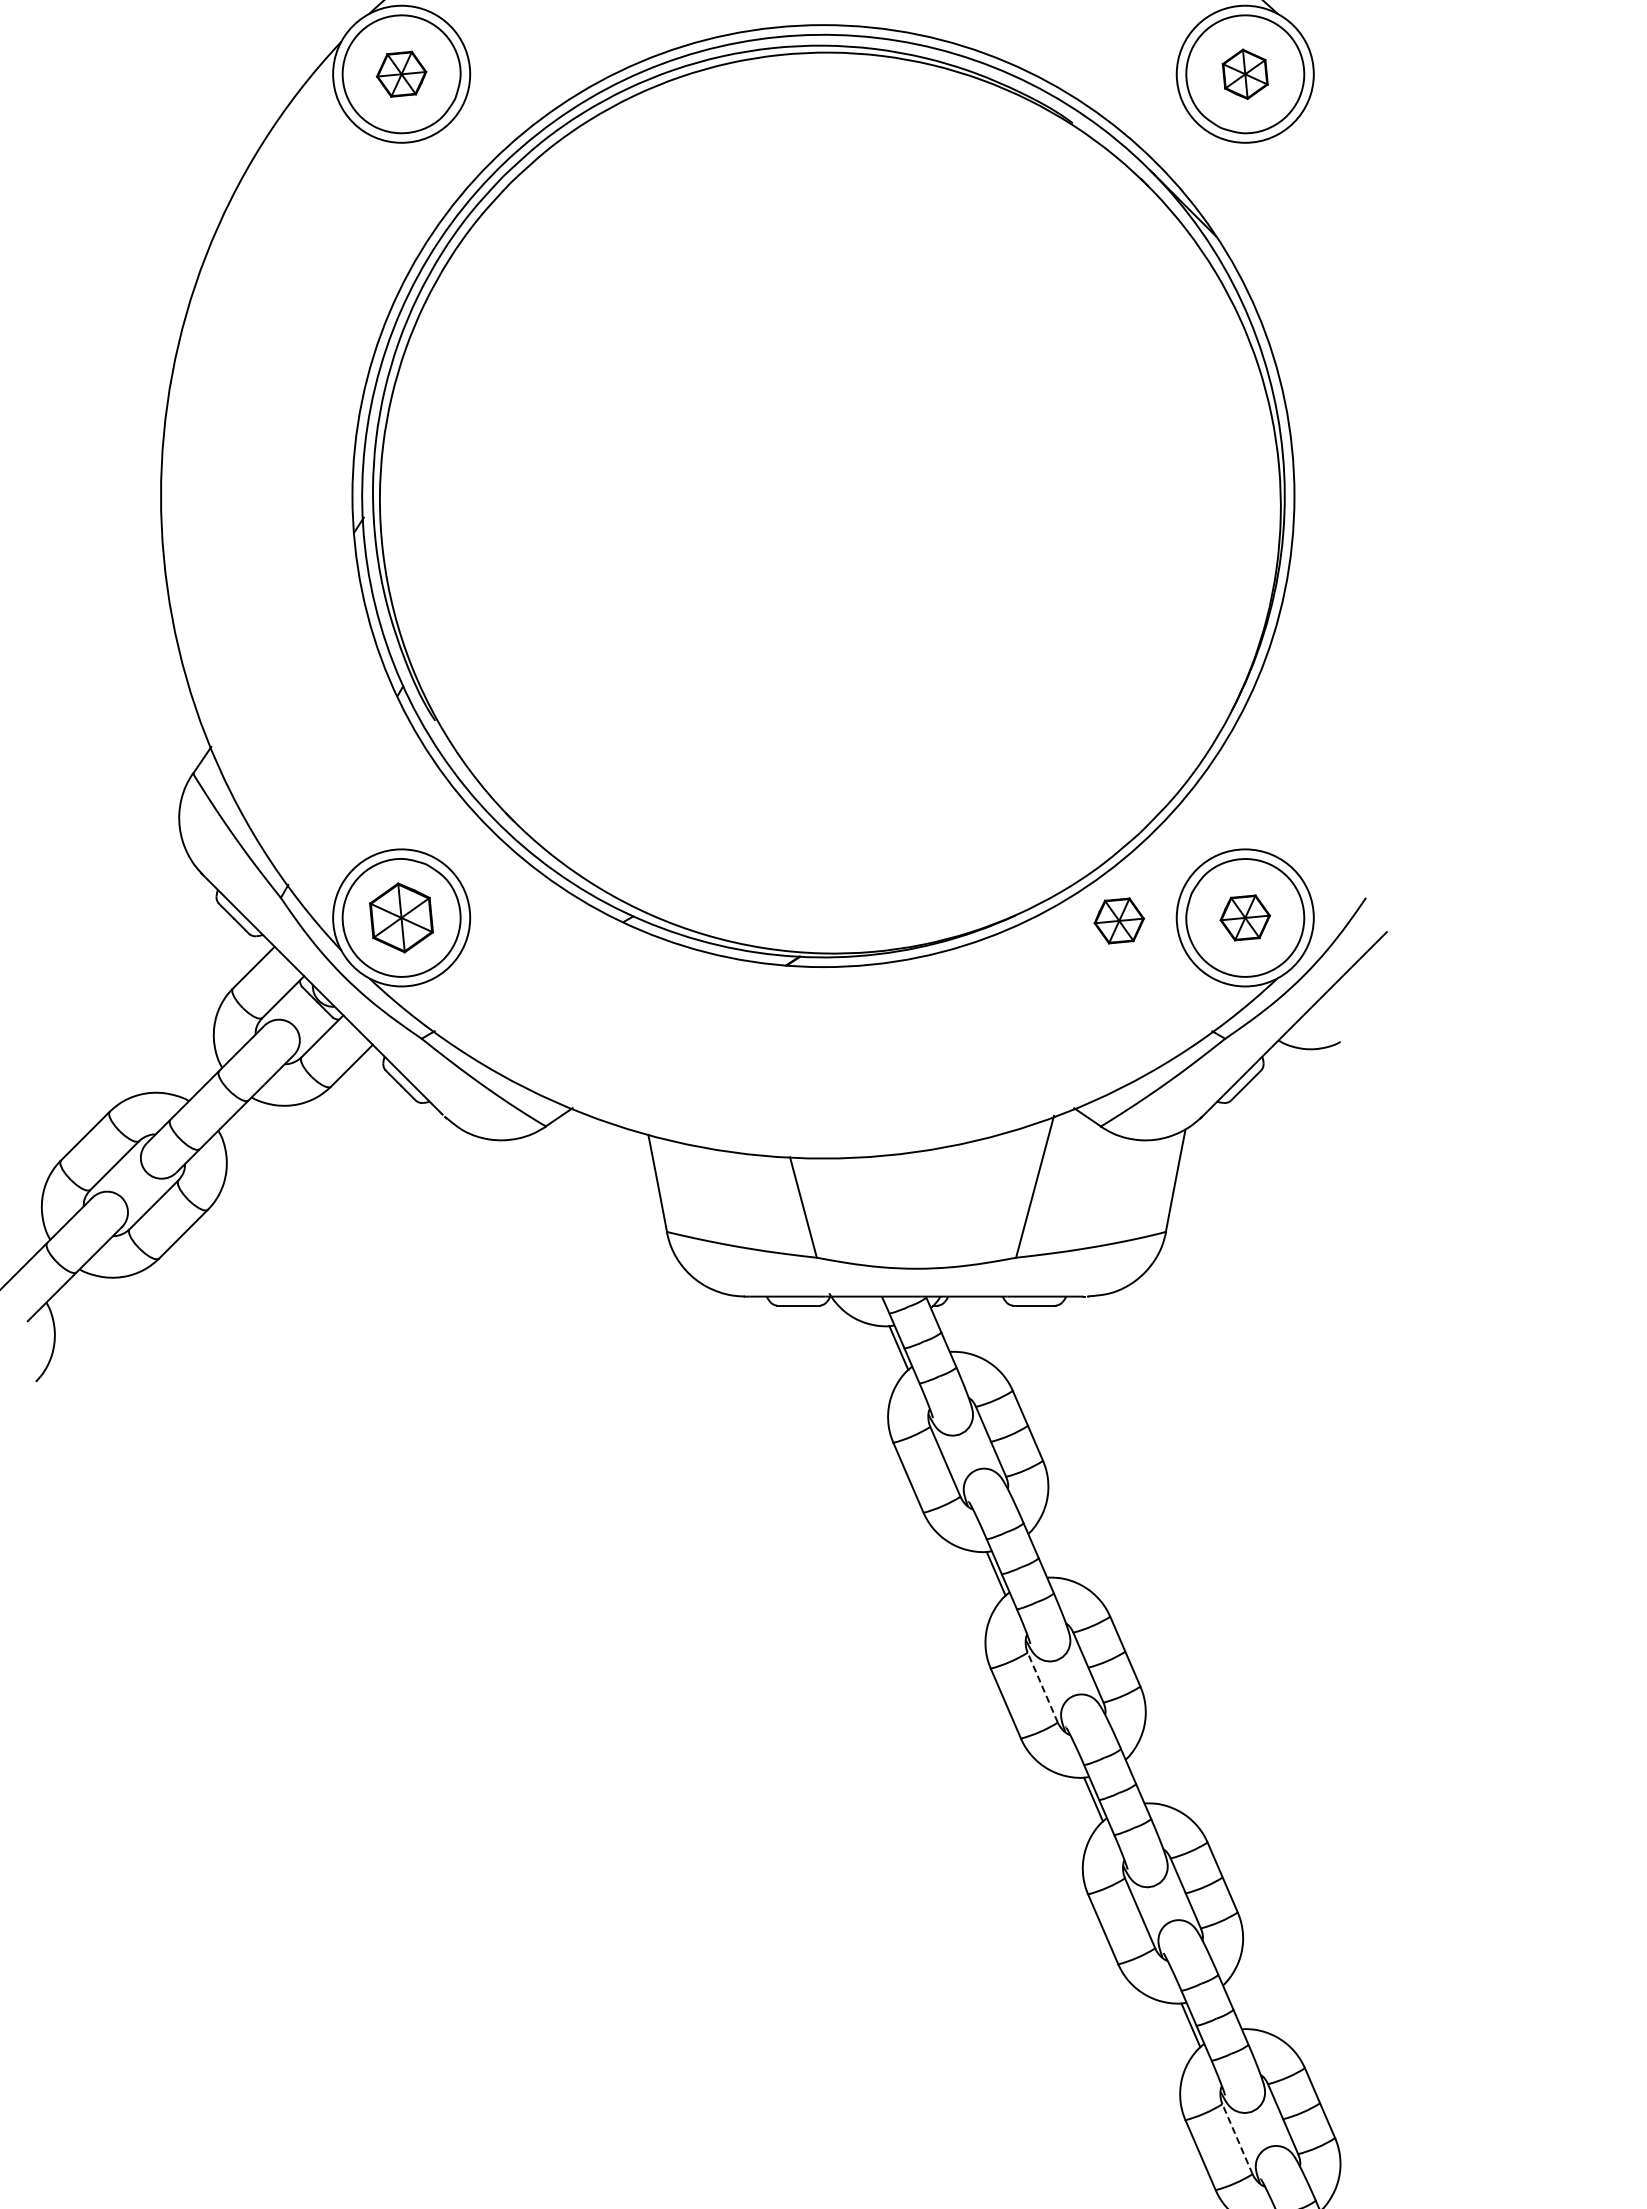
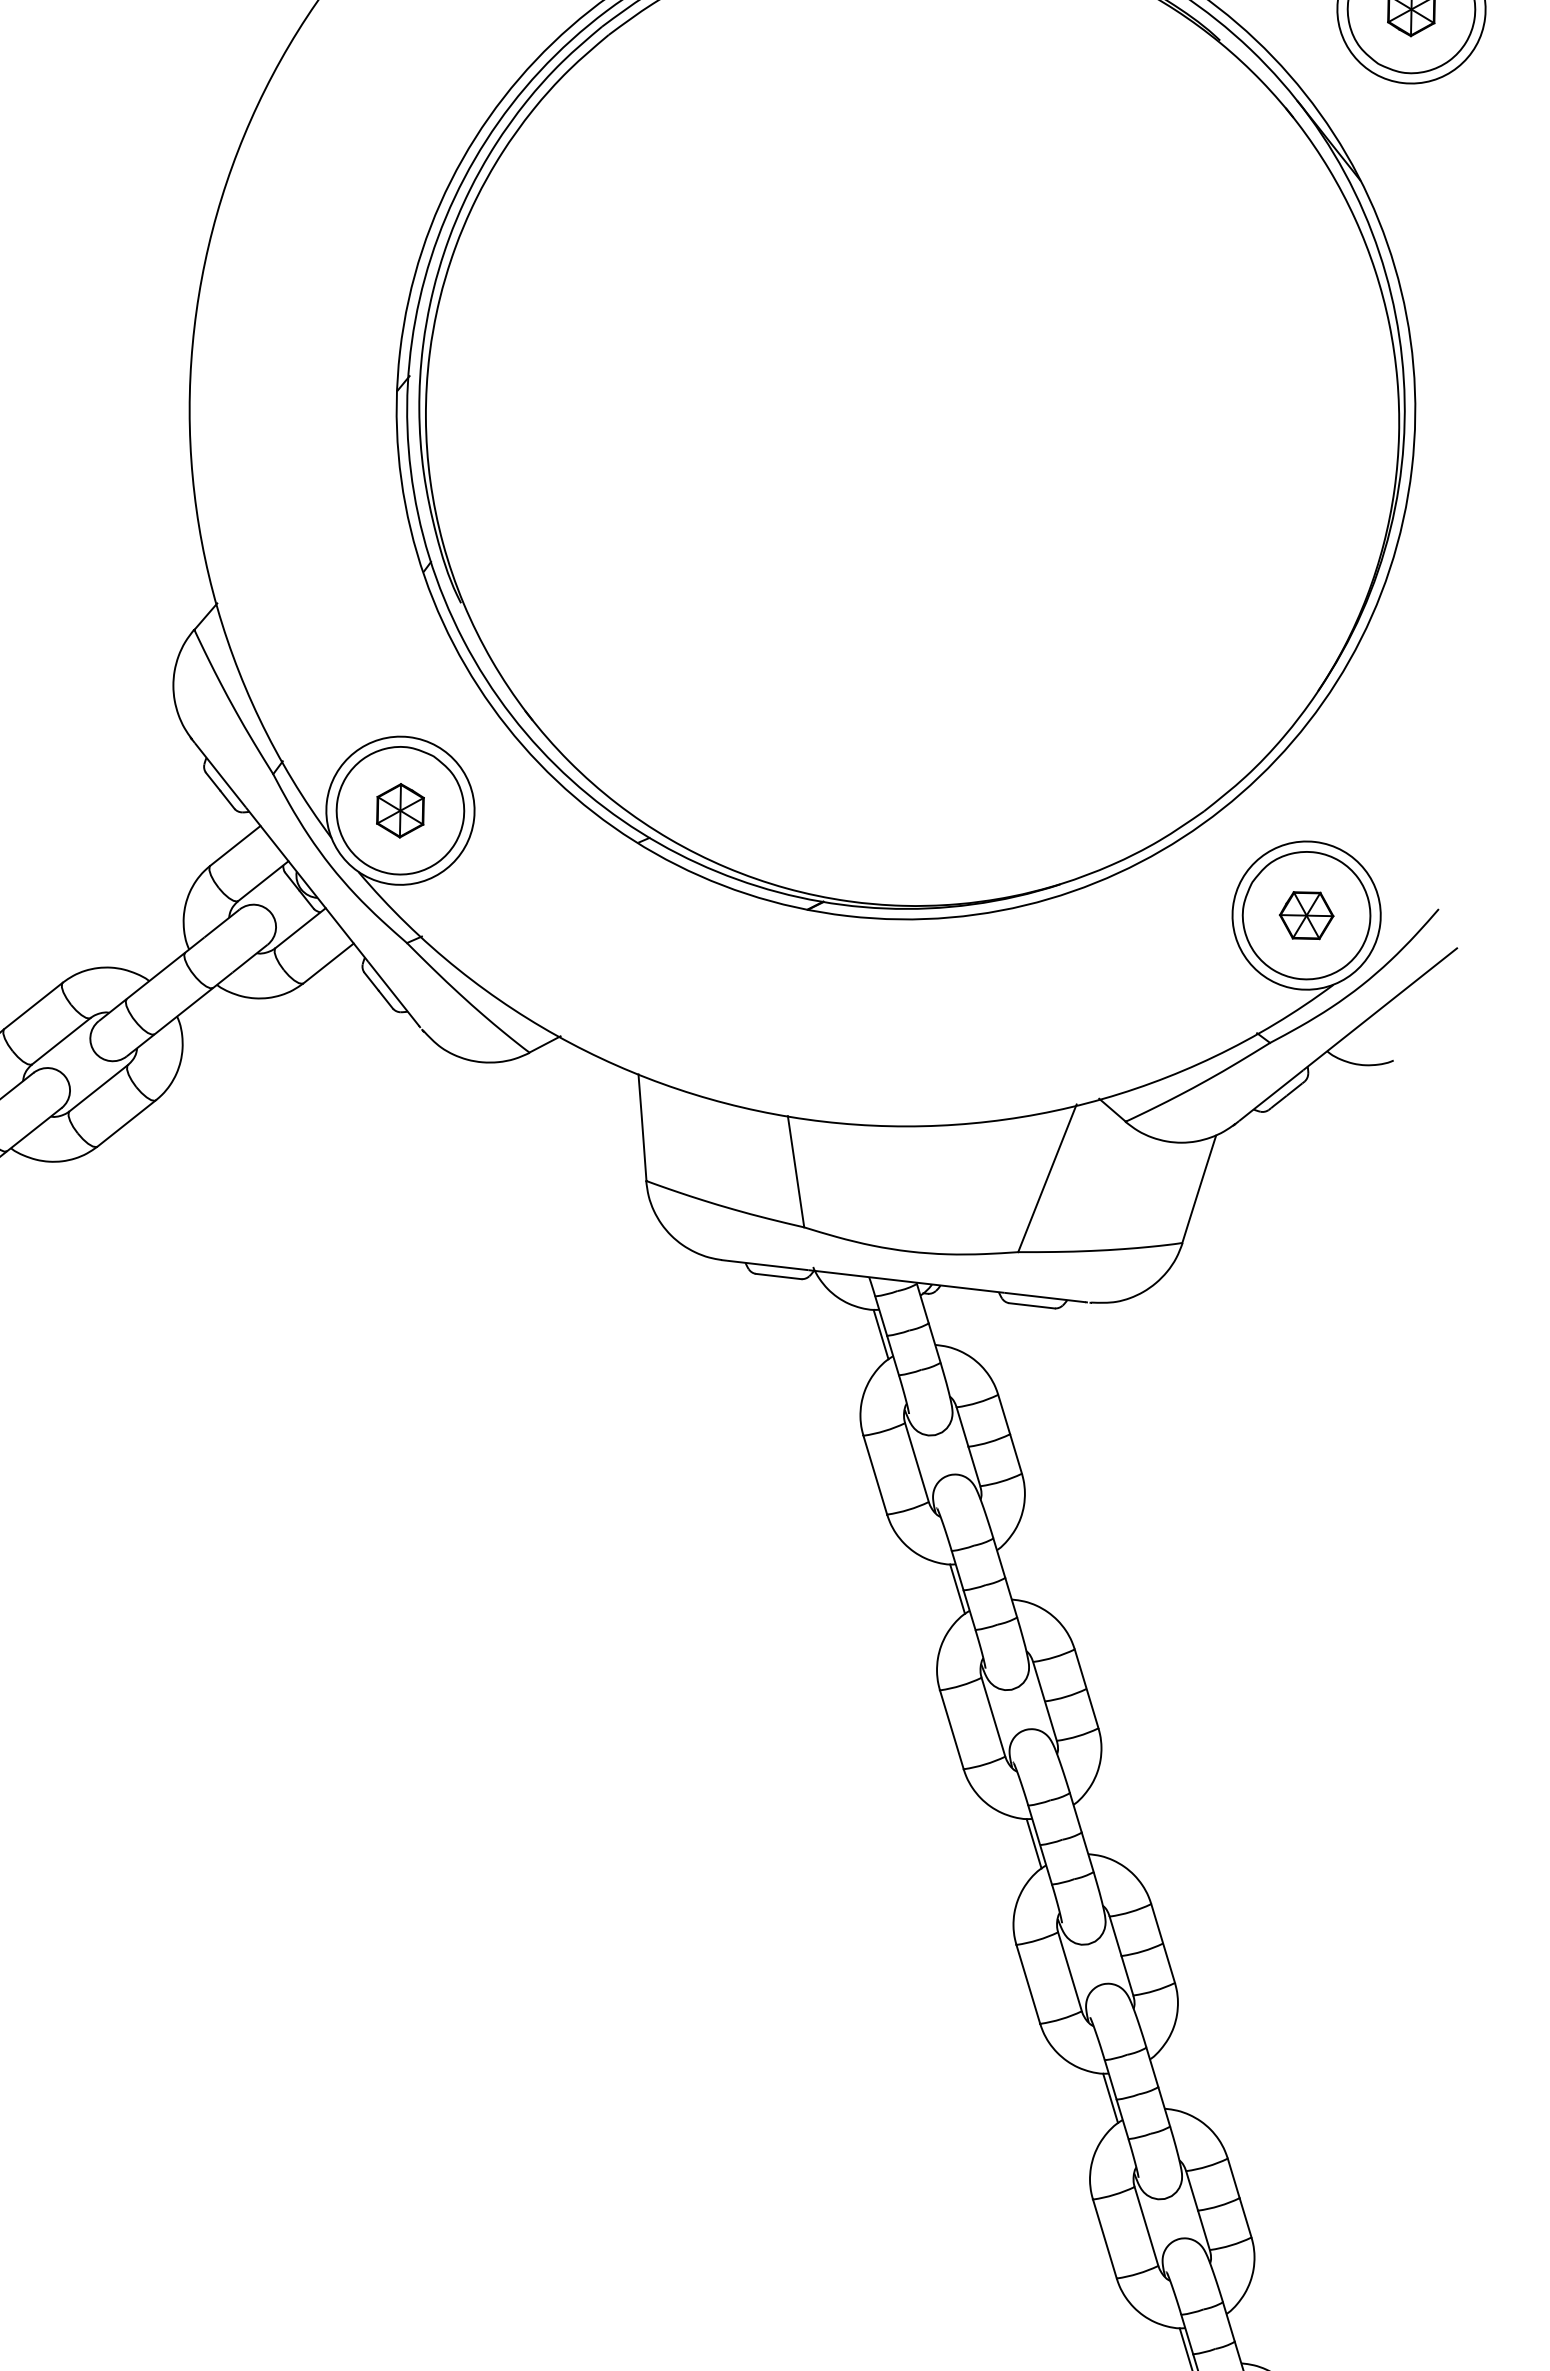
part: (401, 917) -> (400, 810), size x0.71
part: (1119, 920) -> (1171, 902), removed
line: (1042, 1687) -> (993, 1717), dashed -> solid
line: (1237, 2138) -> (1146, 2225), dashed -> solid

